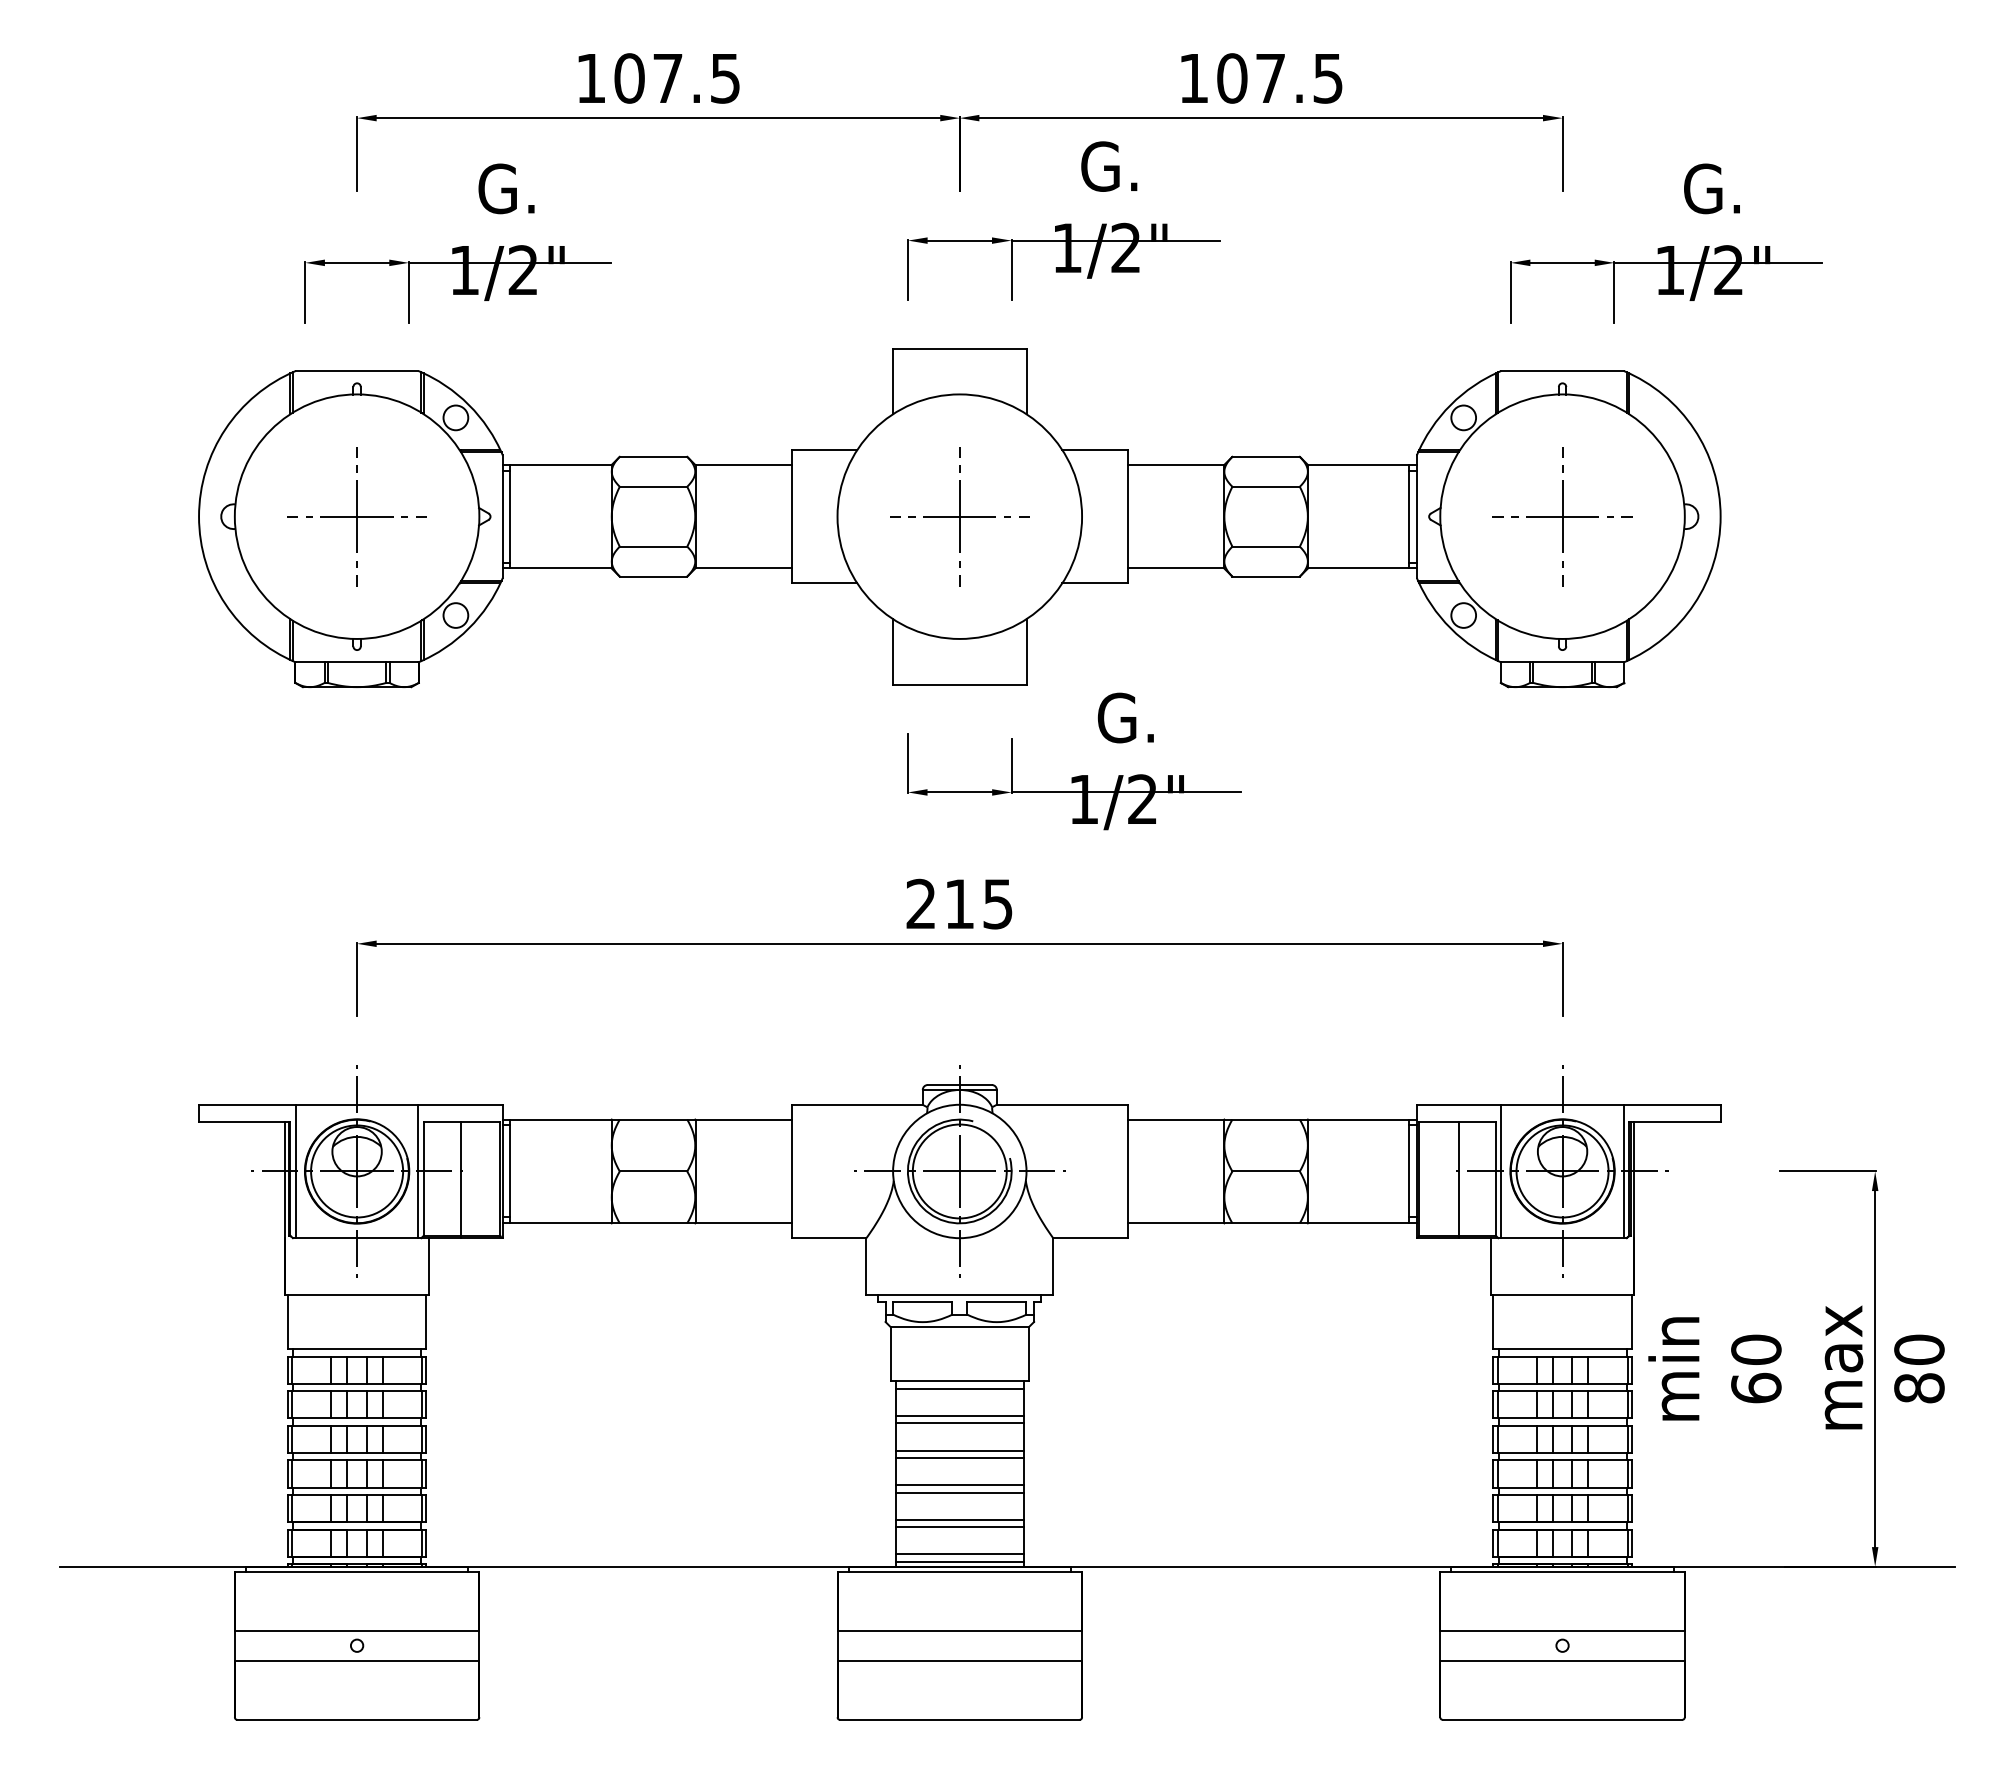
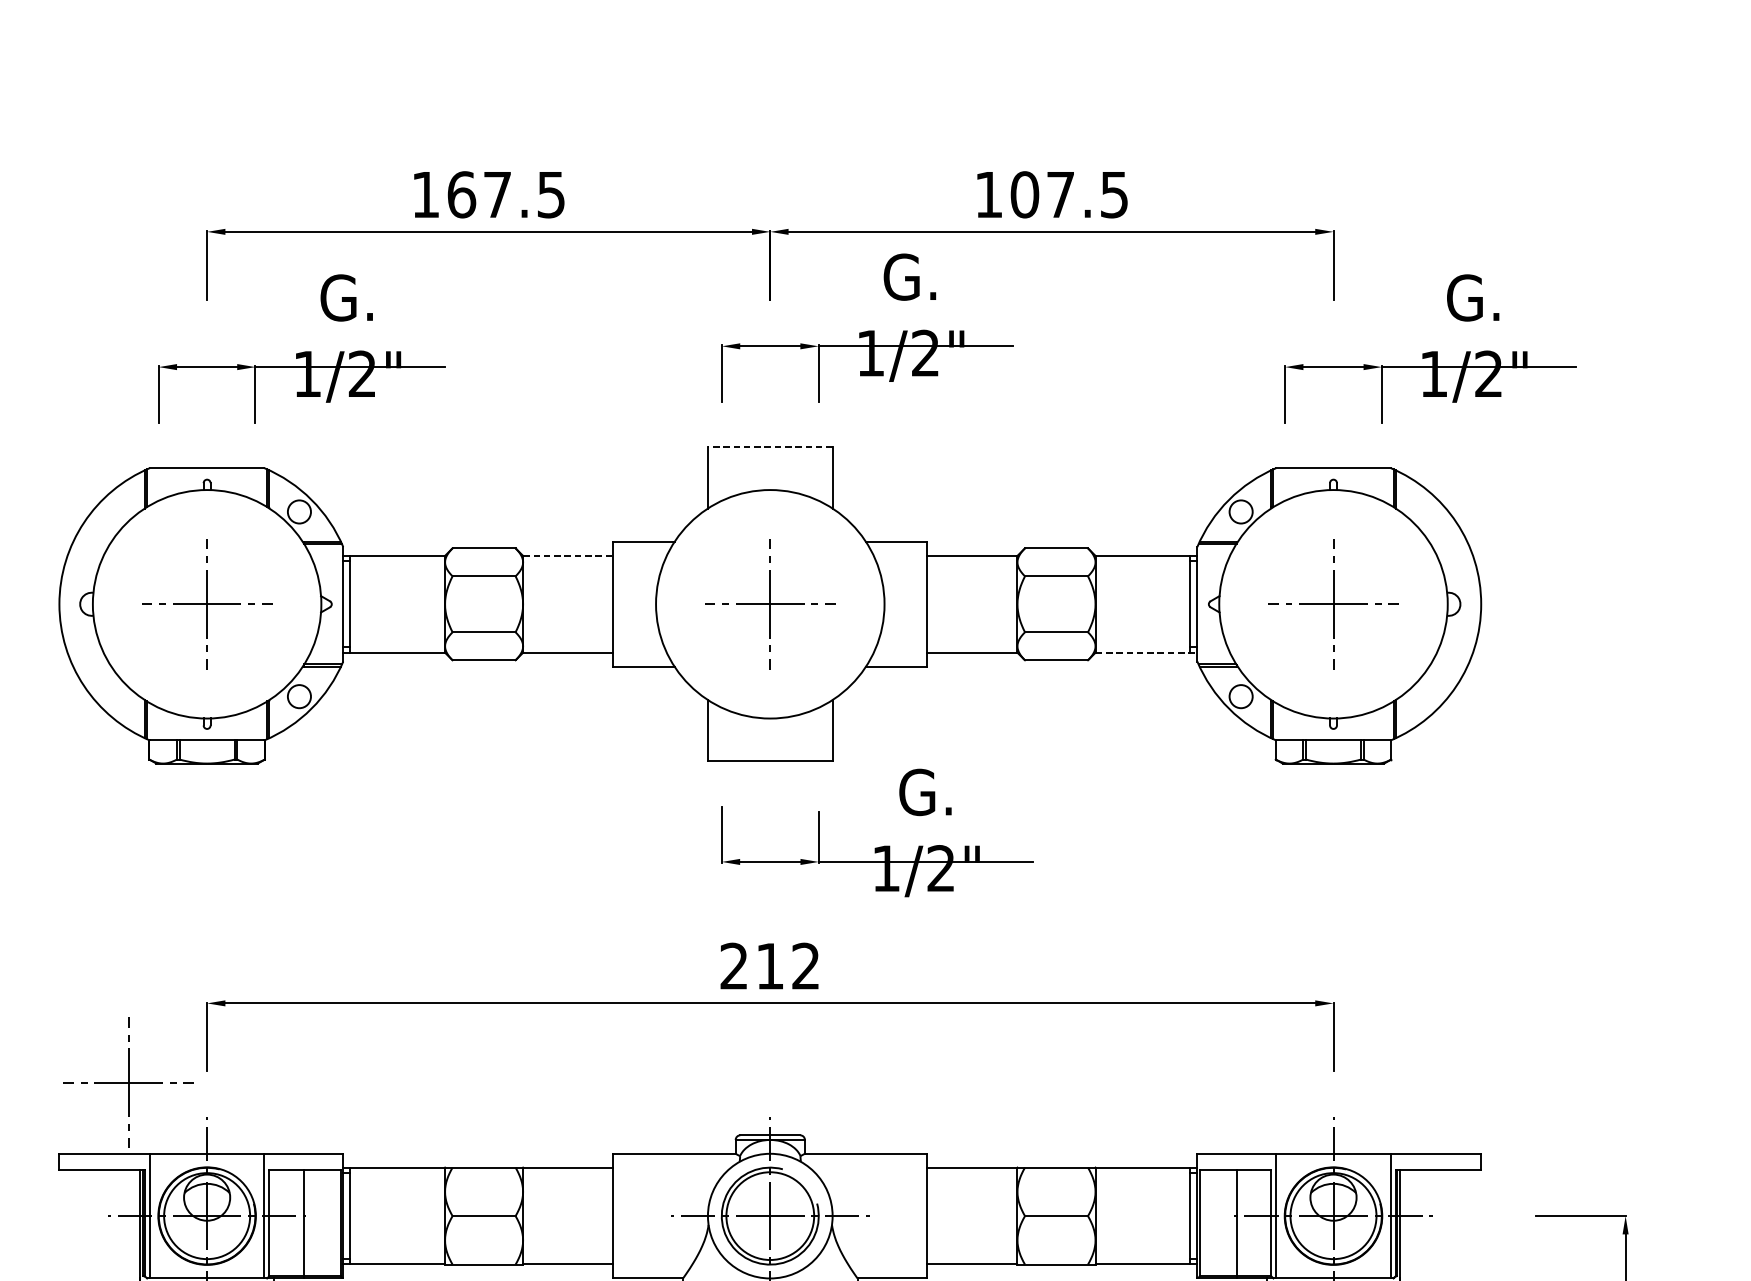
text: (629, 78) -> (461, 194), 107.5 -> 167.5
line: (959, 348) -> (770, 447), solid -> dashed
line: (744, 465) -> (569, 556), solid -> dashed
line: (1362, 568) -> (1146, 652), solid -> dashed
text: (997, 903) -> (805, 965), 215 -> 212
part: (272, 1028) -> (128, 1082), added

